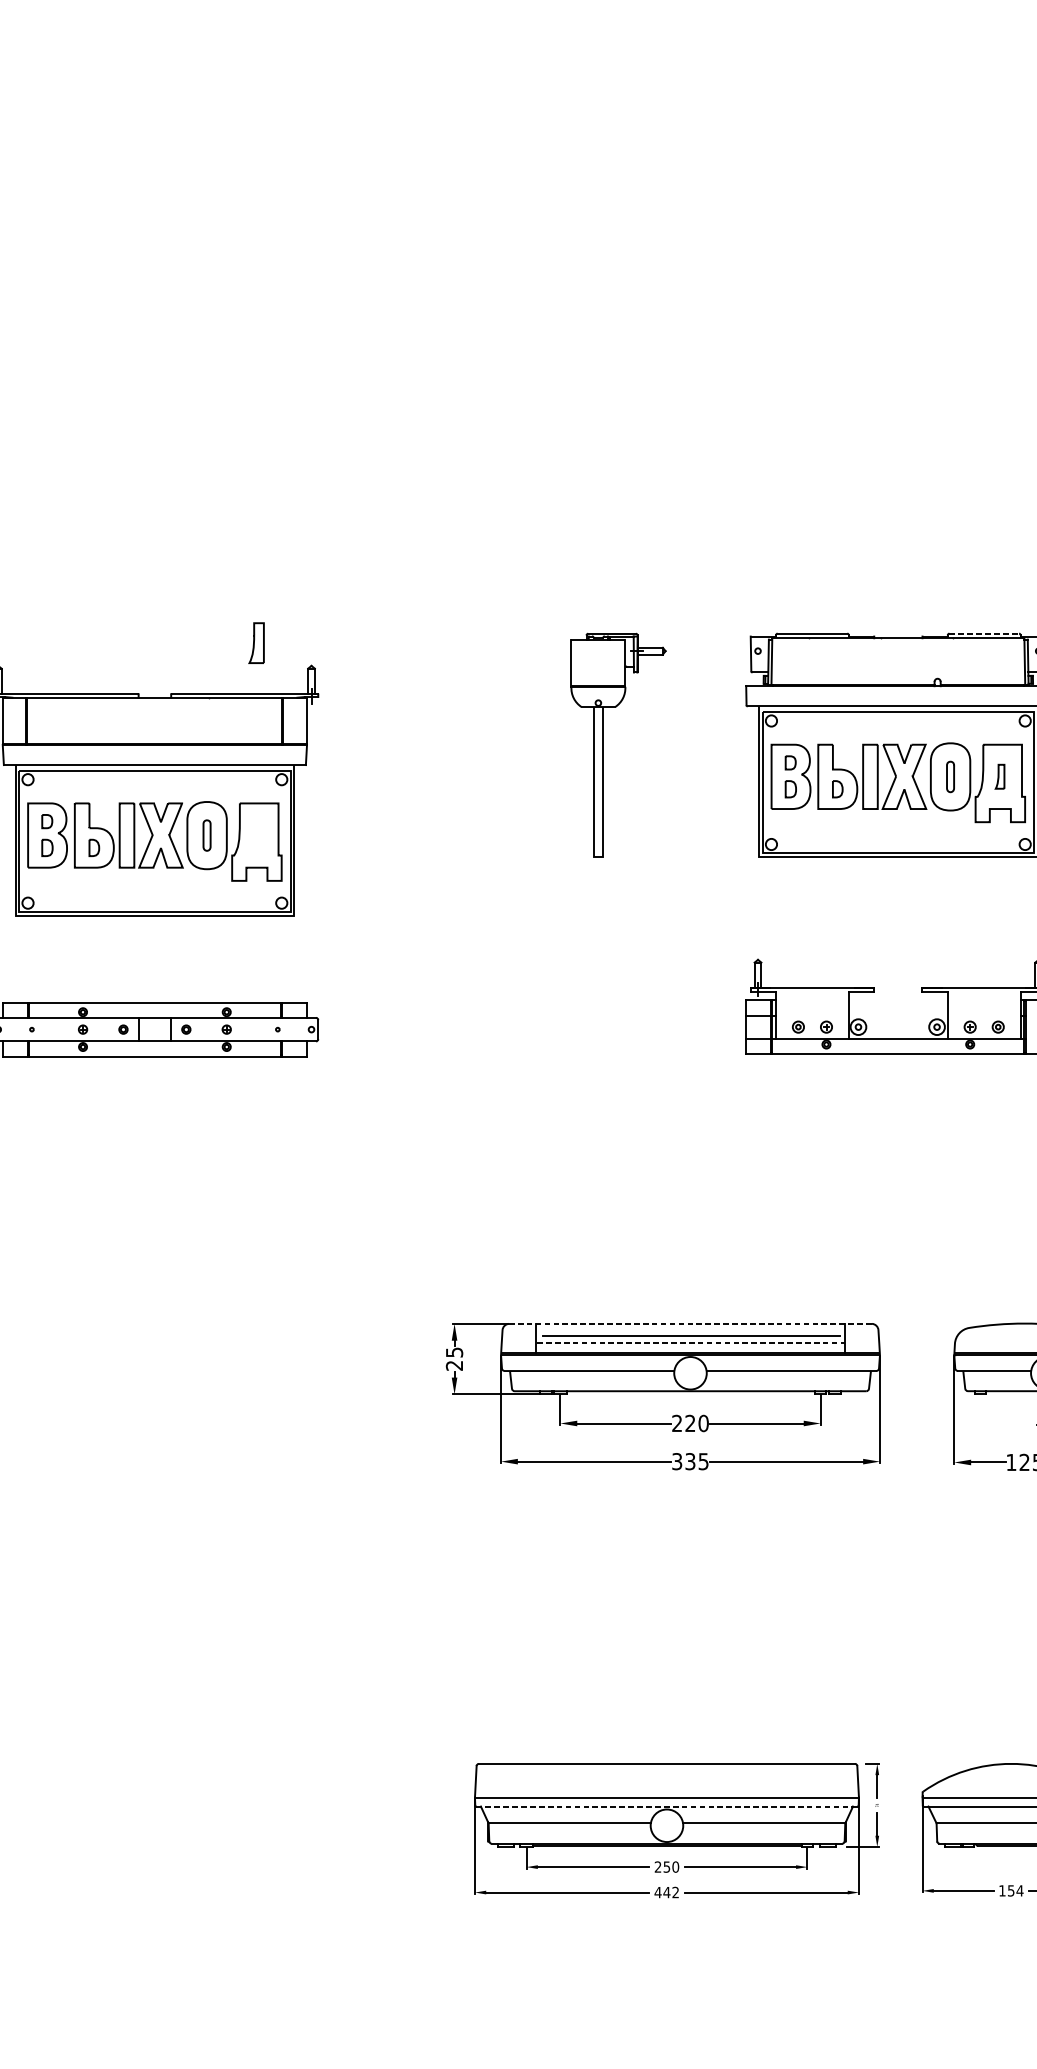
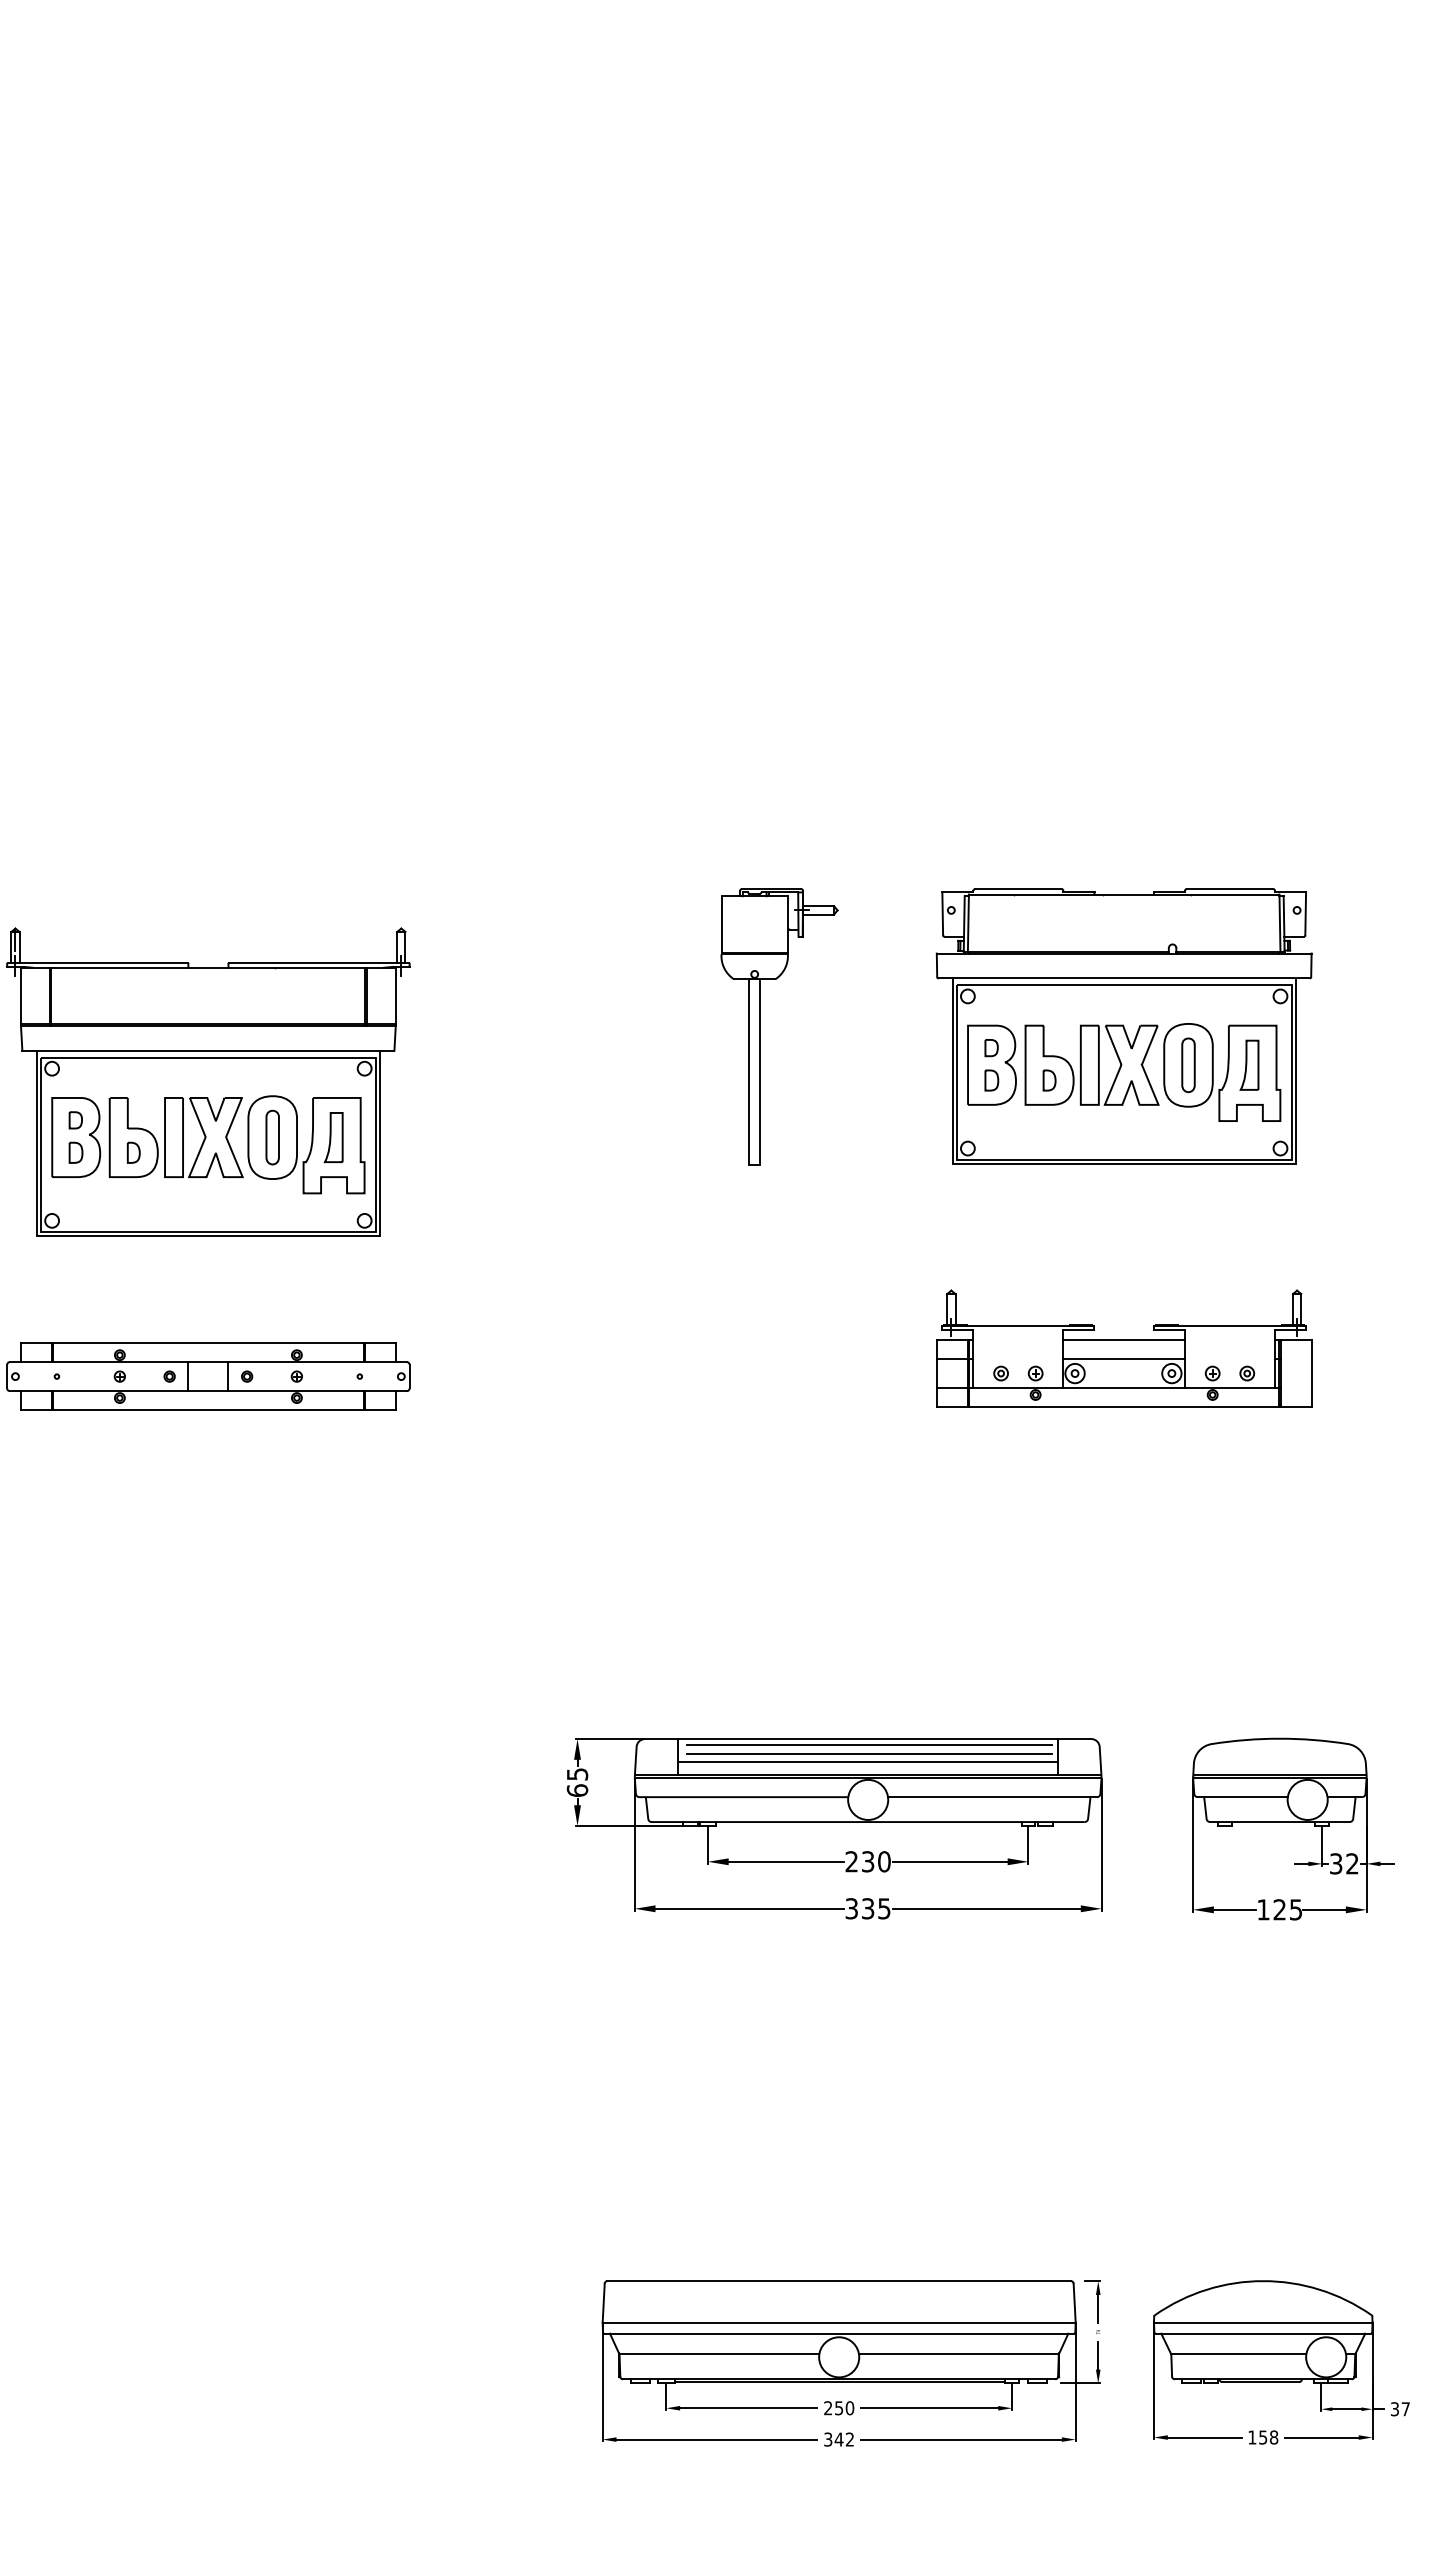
line: (984, 633) -> (1230, 888), dashed -> solid
part: (256, 643) -> (333, 1137), moved
part: (1000, 776) -> (1249, 1064), size x1.67
part: (950, 777) -> (1188, 1065), size x1.43
part: (206, 835) -> (272, 1137), size x1.43
line: (898, 1000) -> (1124, 1340), added
line: (898, 1015) -> (1124, 1359), added
line: (690, 1324) -> (868, 1739), dashed -> solid
line: (690, 1329) -> (868, 1745), added
line: (691, 1342) -> (869, 1762), dashed -> solid
text: (454, 1365) -> (577, 1790), 25 -> 65
text: (690, 1423) -> (868, 1861), 220 -> 230
line: (664, 1806) -> (836, 2333), dashed -> solid
text: (1019, 1890) -> (1273, 2437), 154 -> 158
text: (657, 1892) -> (827, 2439), 442 -> 342

